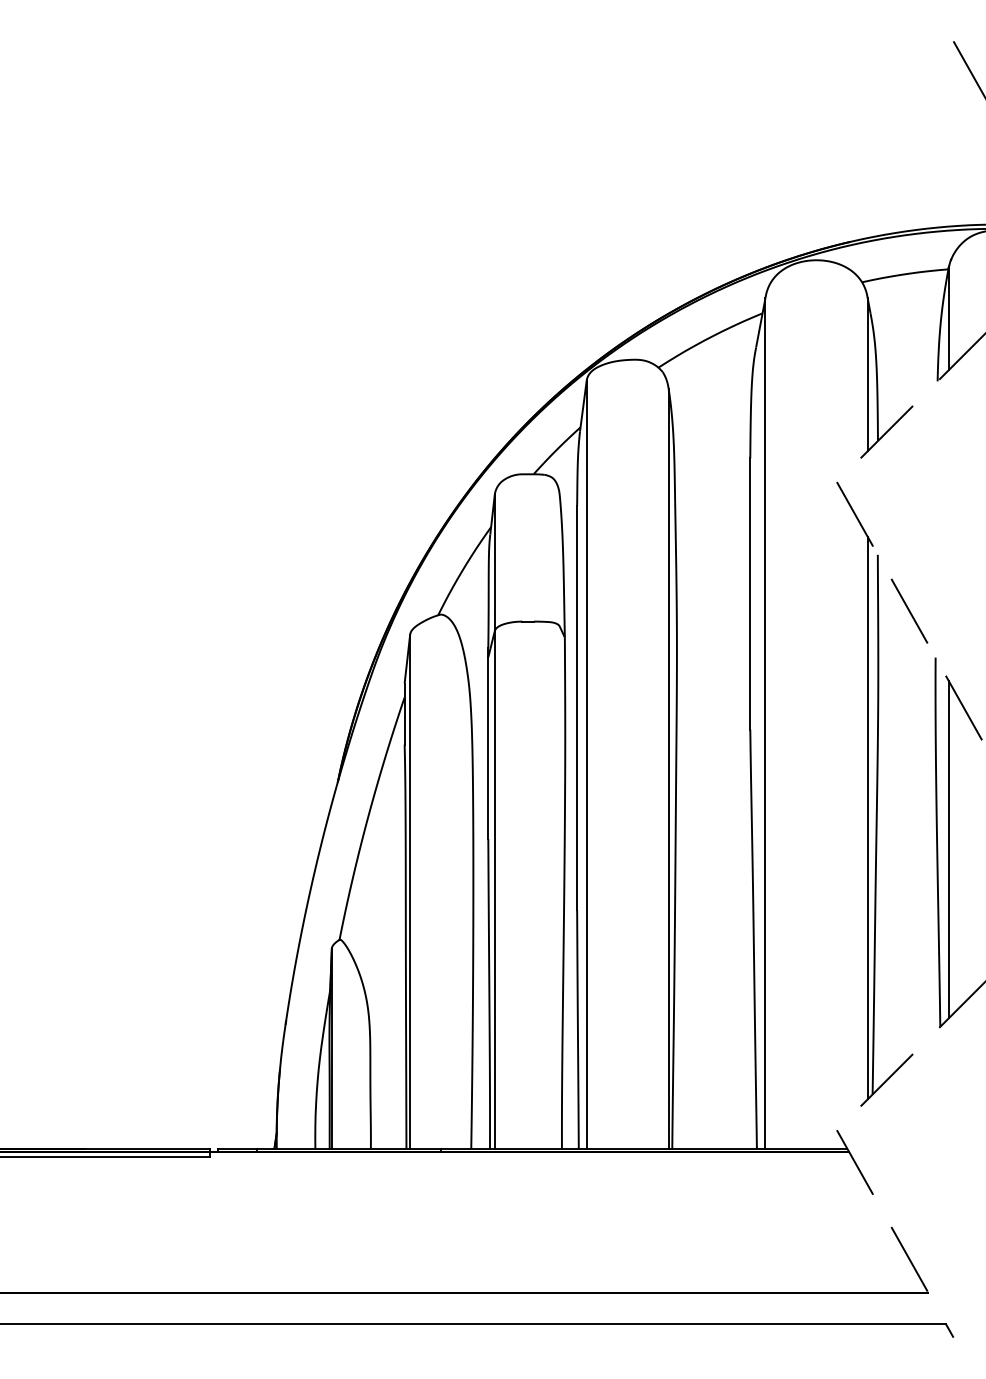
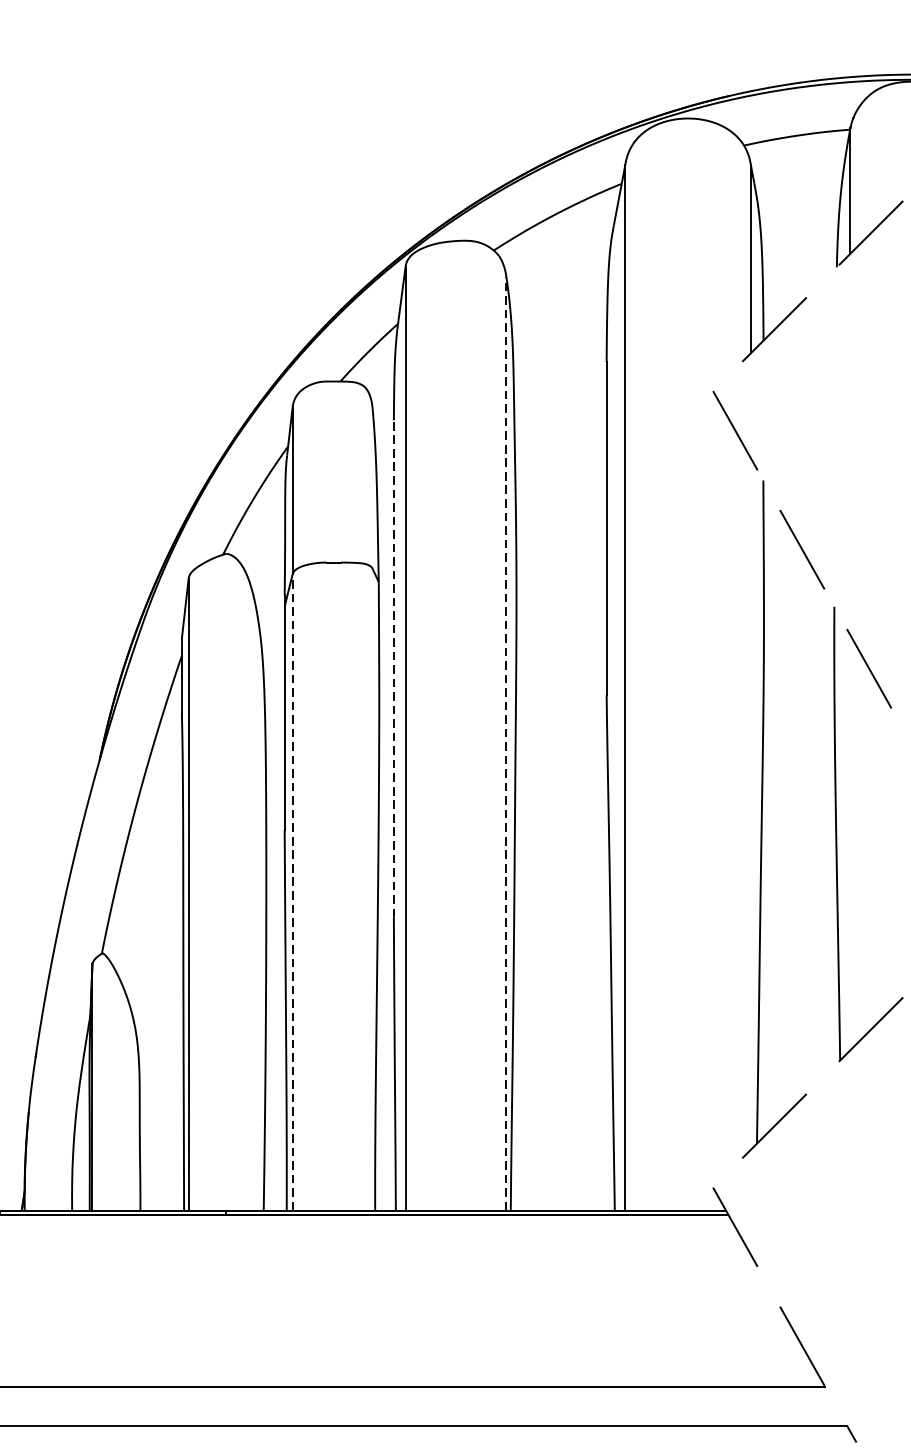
line: (577, 707) -> (394, 668), solid -> dashed
line: (668, 769) -> (506, 744), solid -> dashed
line: (867, 817) -> (750, 803), removed
line: (948, 849) -> (850, 842), removed
line: (494, 889) -> (292, 891), solid -> dashed

